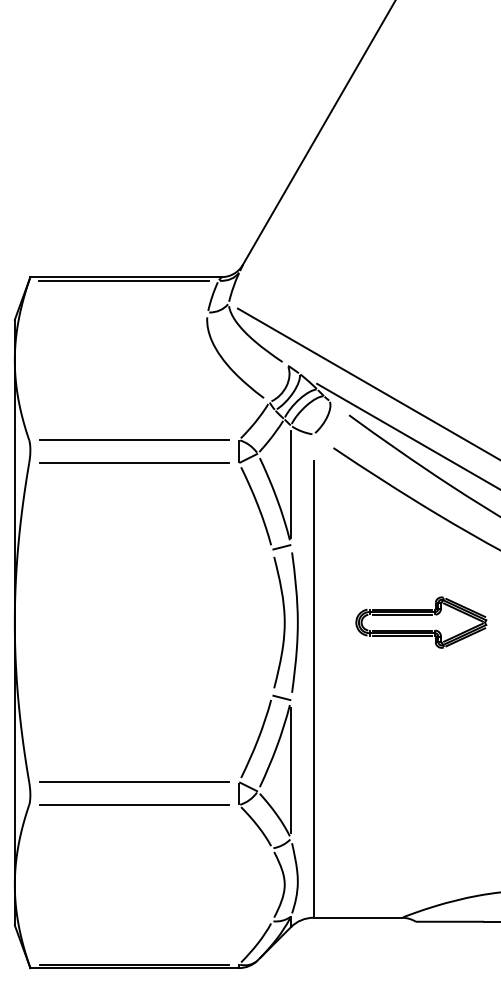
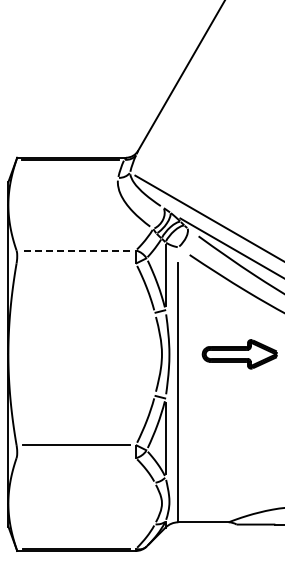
line: (134, 440) -> (76, 250), solid -> dashed
line: (134, 462) -> (76, 263), removed
line: (134, 805) -> (76, 458), removed

